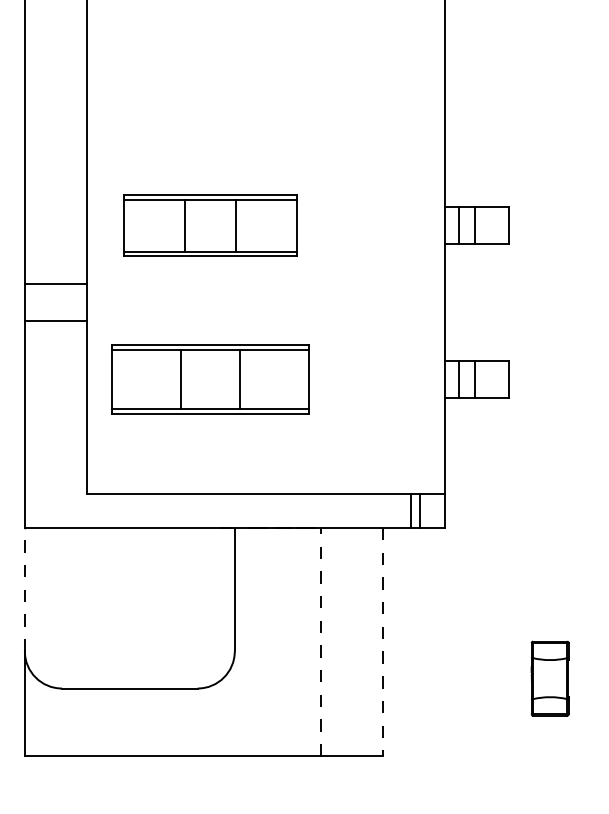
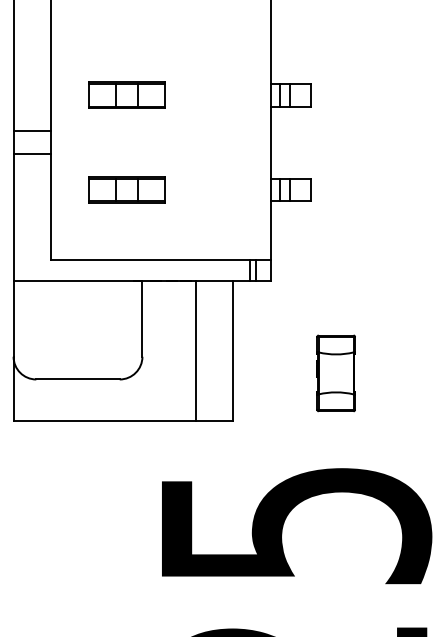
part: (208, 224) -> (126, 94), size x0.71
part: (208, 379) -> (126, 189), size x0.62
line: (24, 589) -> (13, 318), dashed -> solid
line: (321, 641) -> (195, 350), dashed -> solid
line: (383, 642) -> (233, 351), dashed -> solid
part: (549, 678) -> (335, 373), size x1.67

